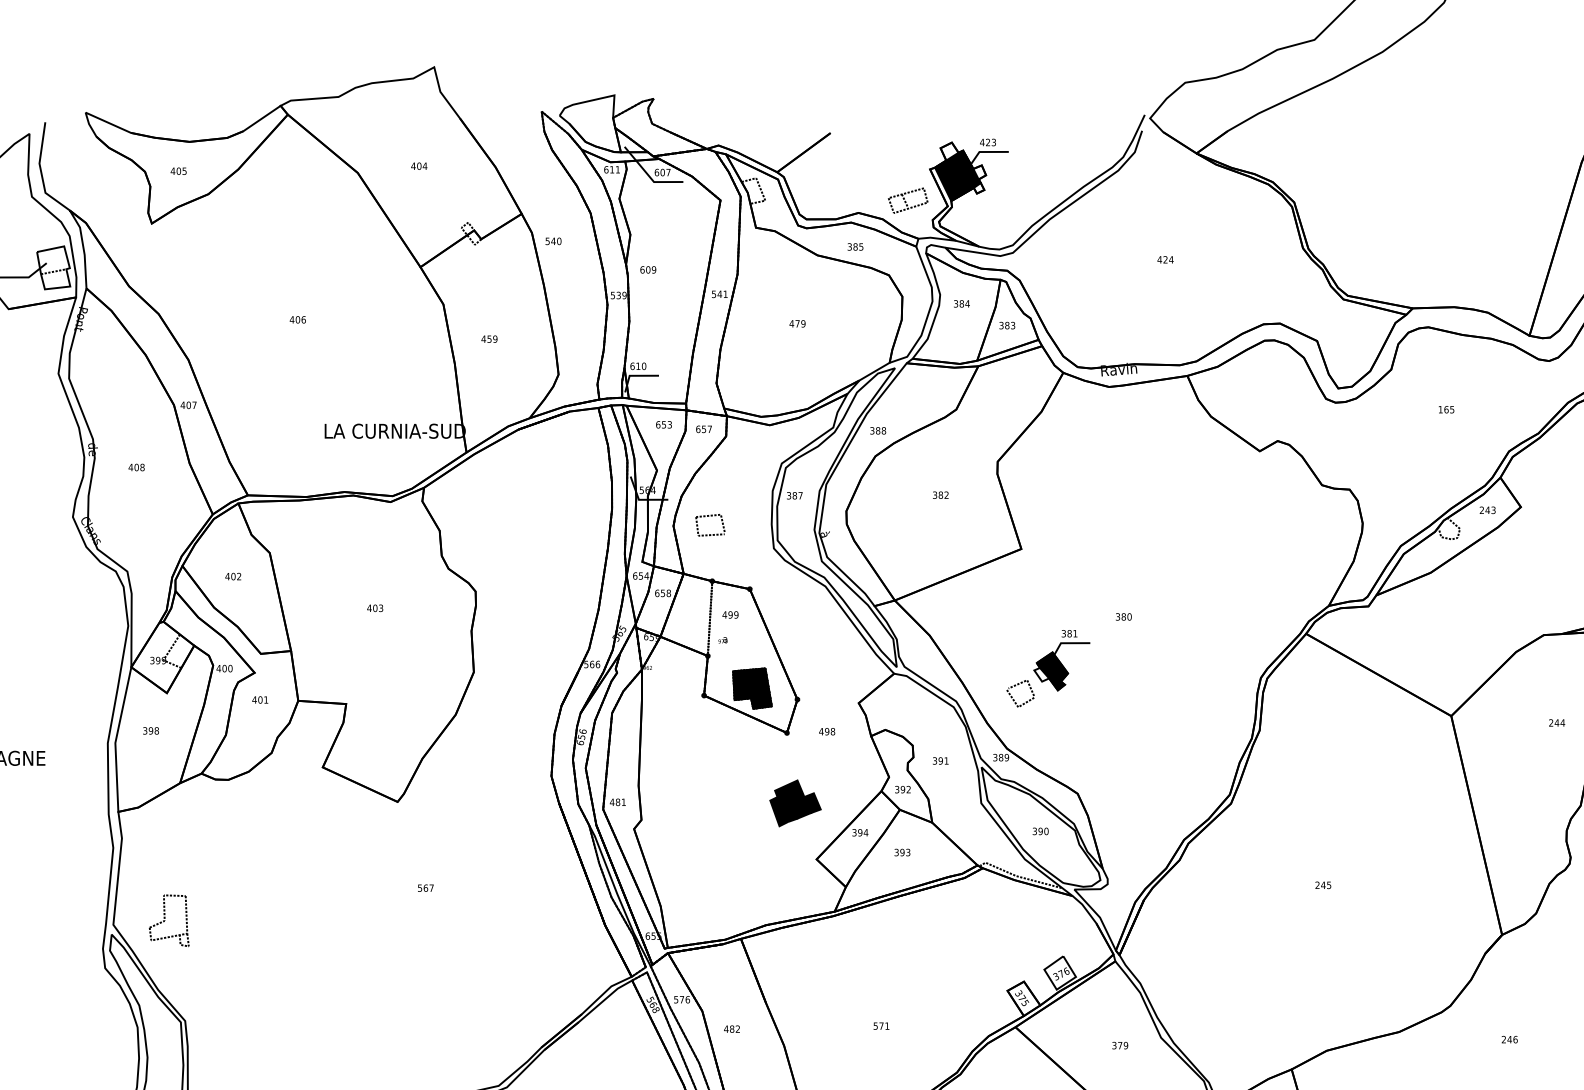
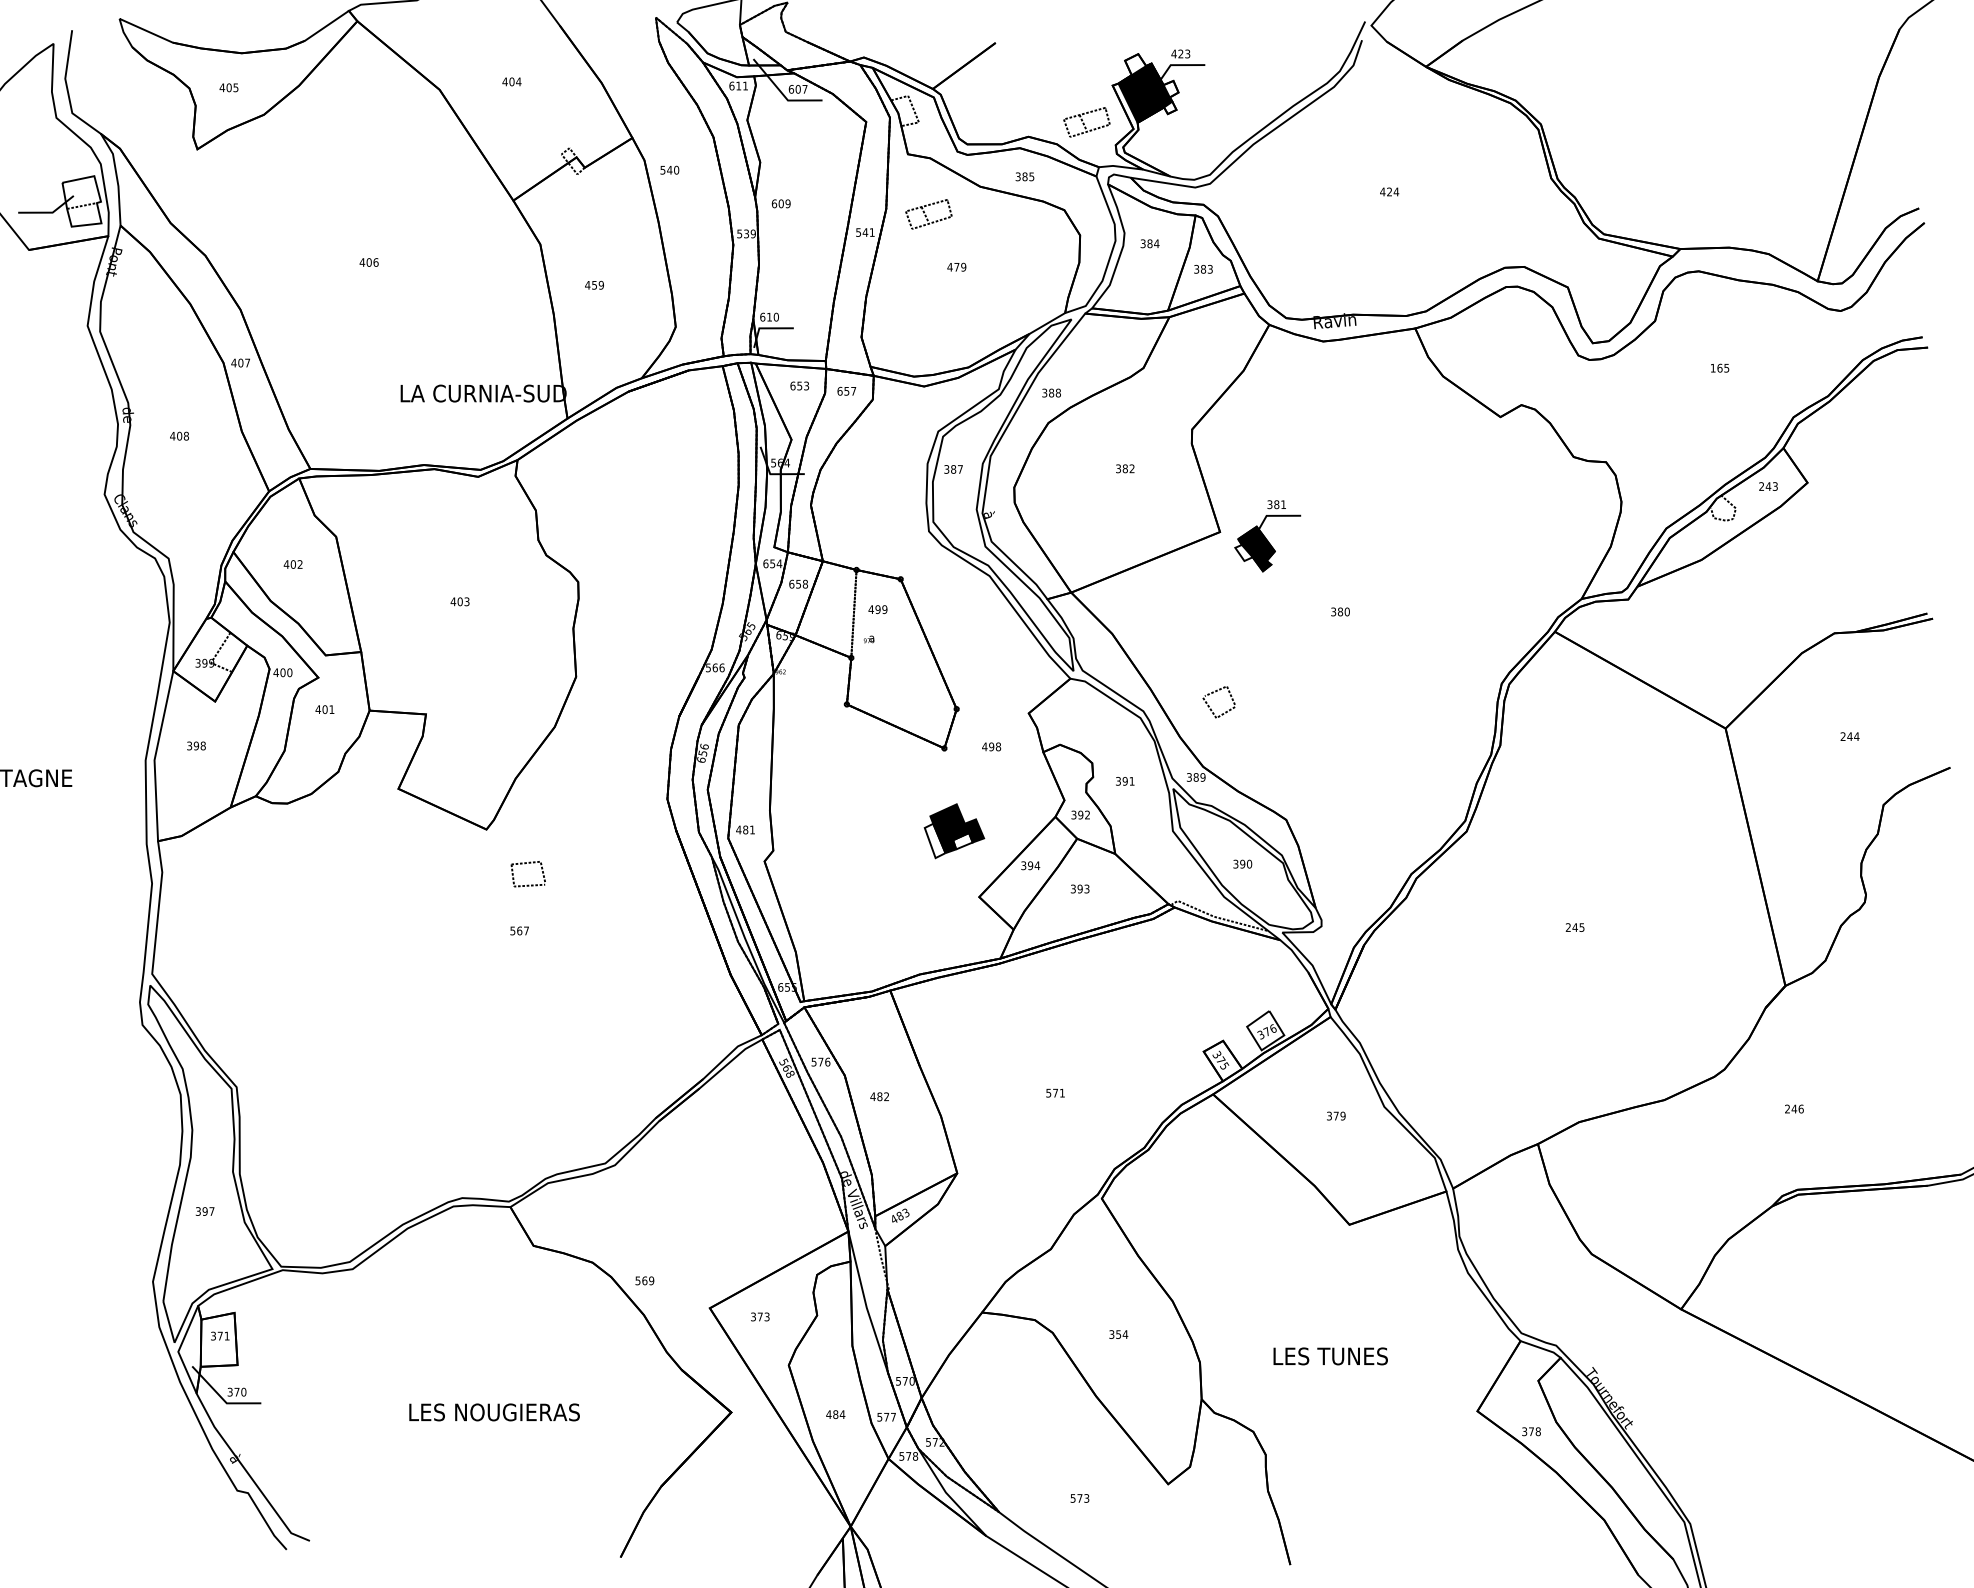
part: (773, 278) -> (928, 214), added
part: (709, 534) -> (527, 884), moved
part: (1061, 660) -> (1267, 536), moved
part: (752, 687) -> (903, 695), removed
fill: (778, 811) -> (934, 840), removed
fill: (802, 812) -> (962, 841), removed
part: (168, 920) -> (217, 969), removed

